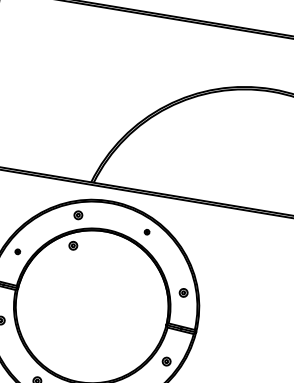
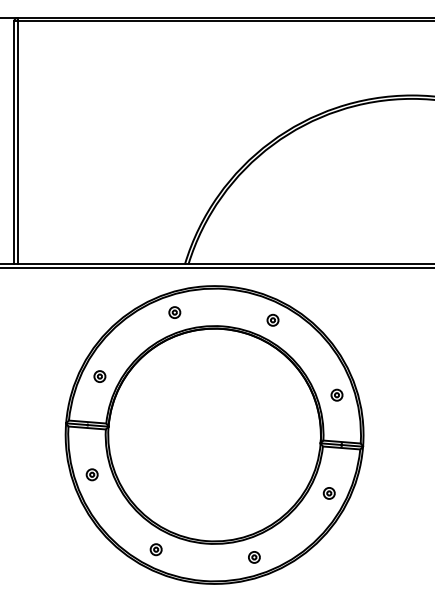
part: (146, 231) -> (272, 319), size x1.67
part: (73, 245) -> (174, 355), removed
part: (17, 251) -> (99, 376), size x1.67

